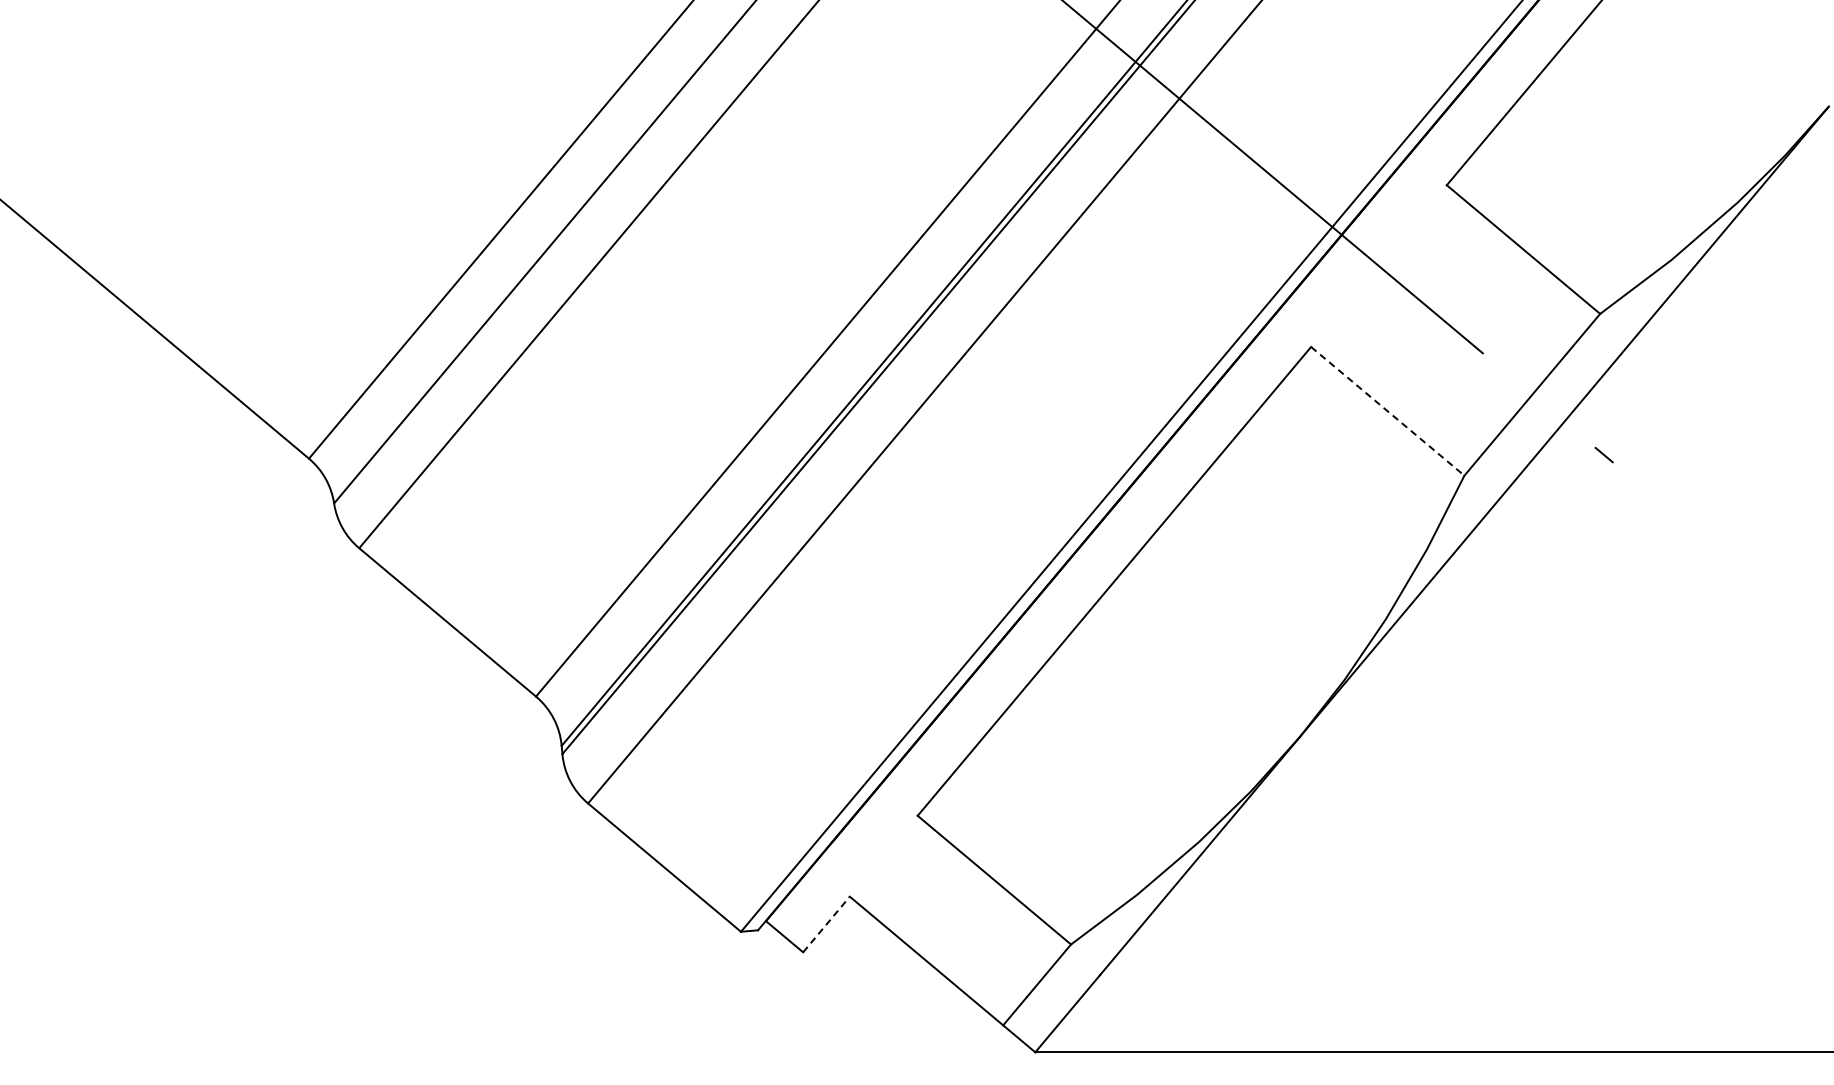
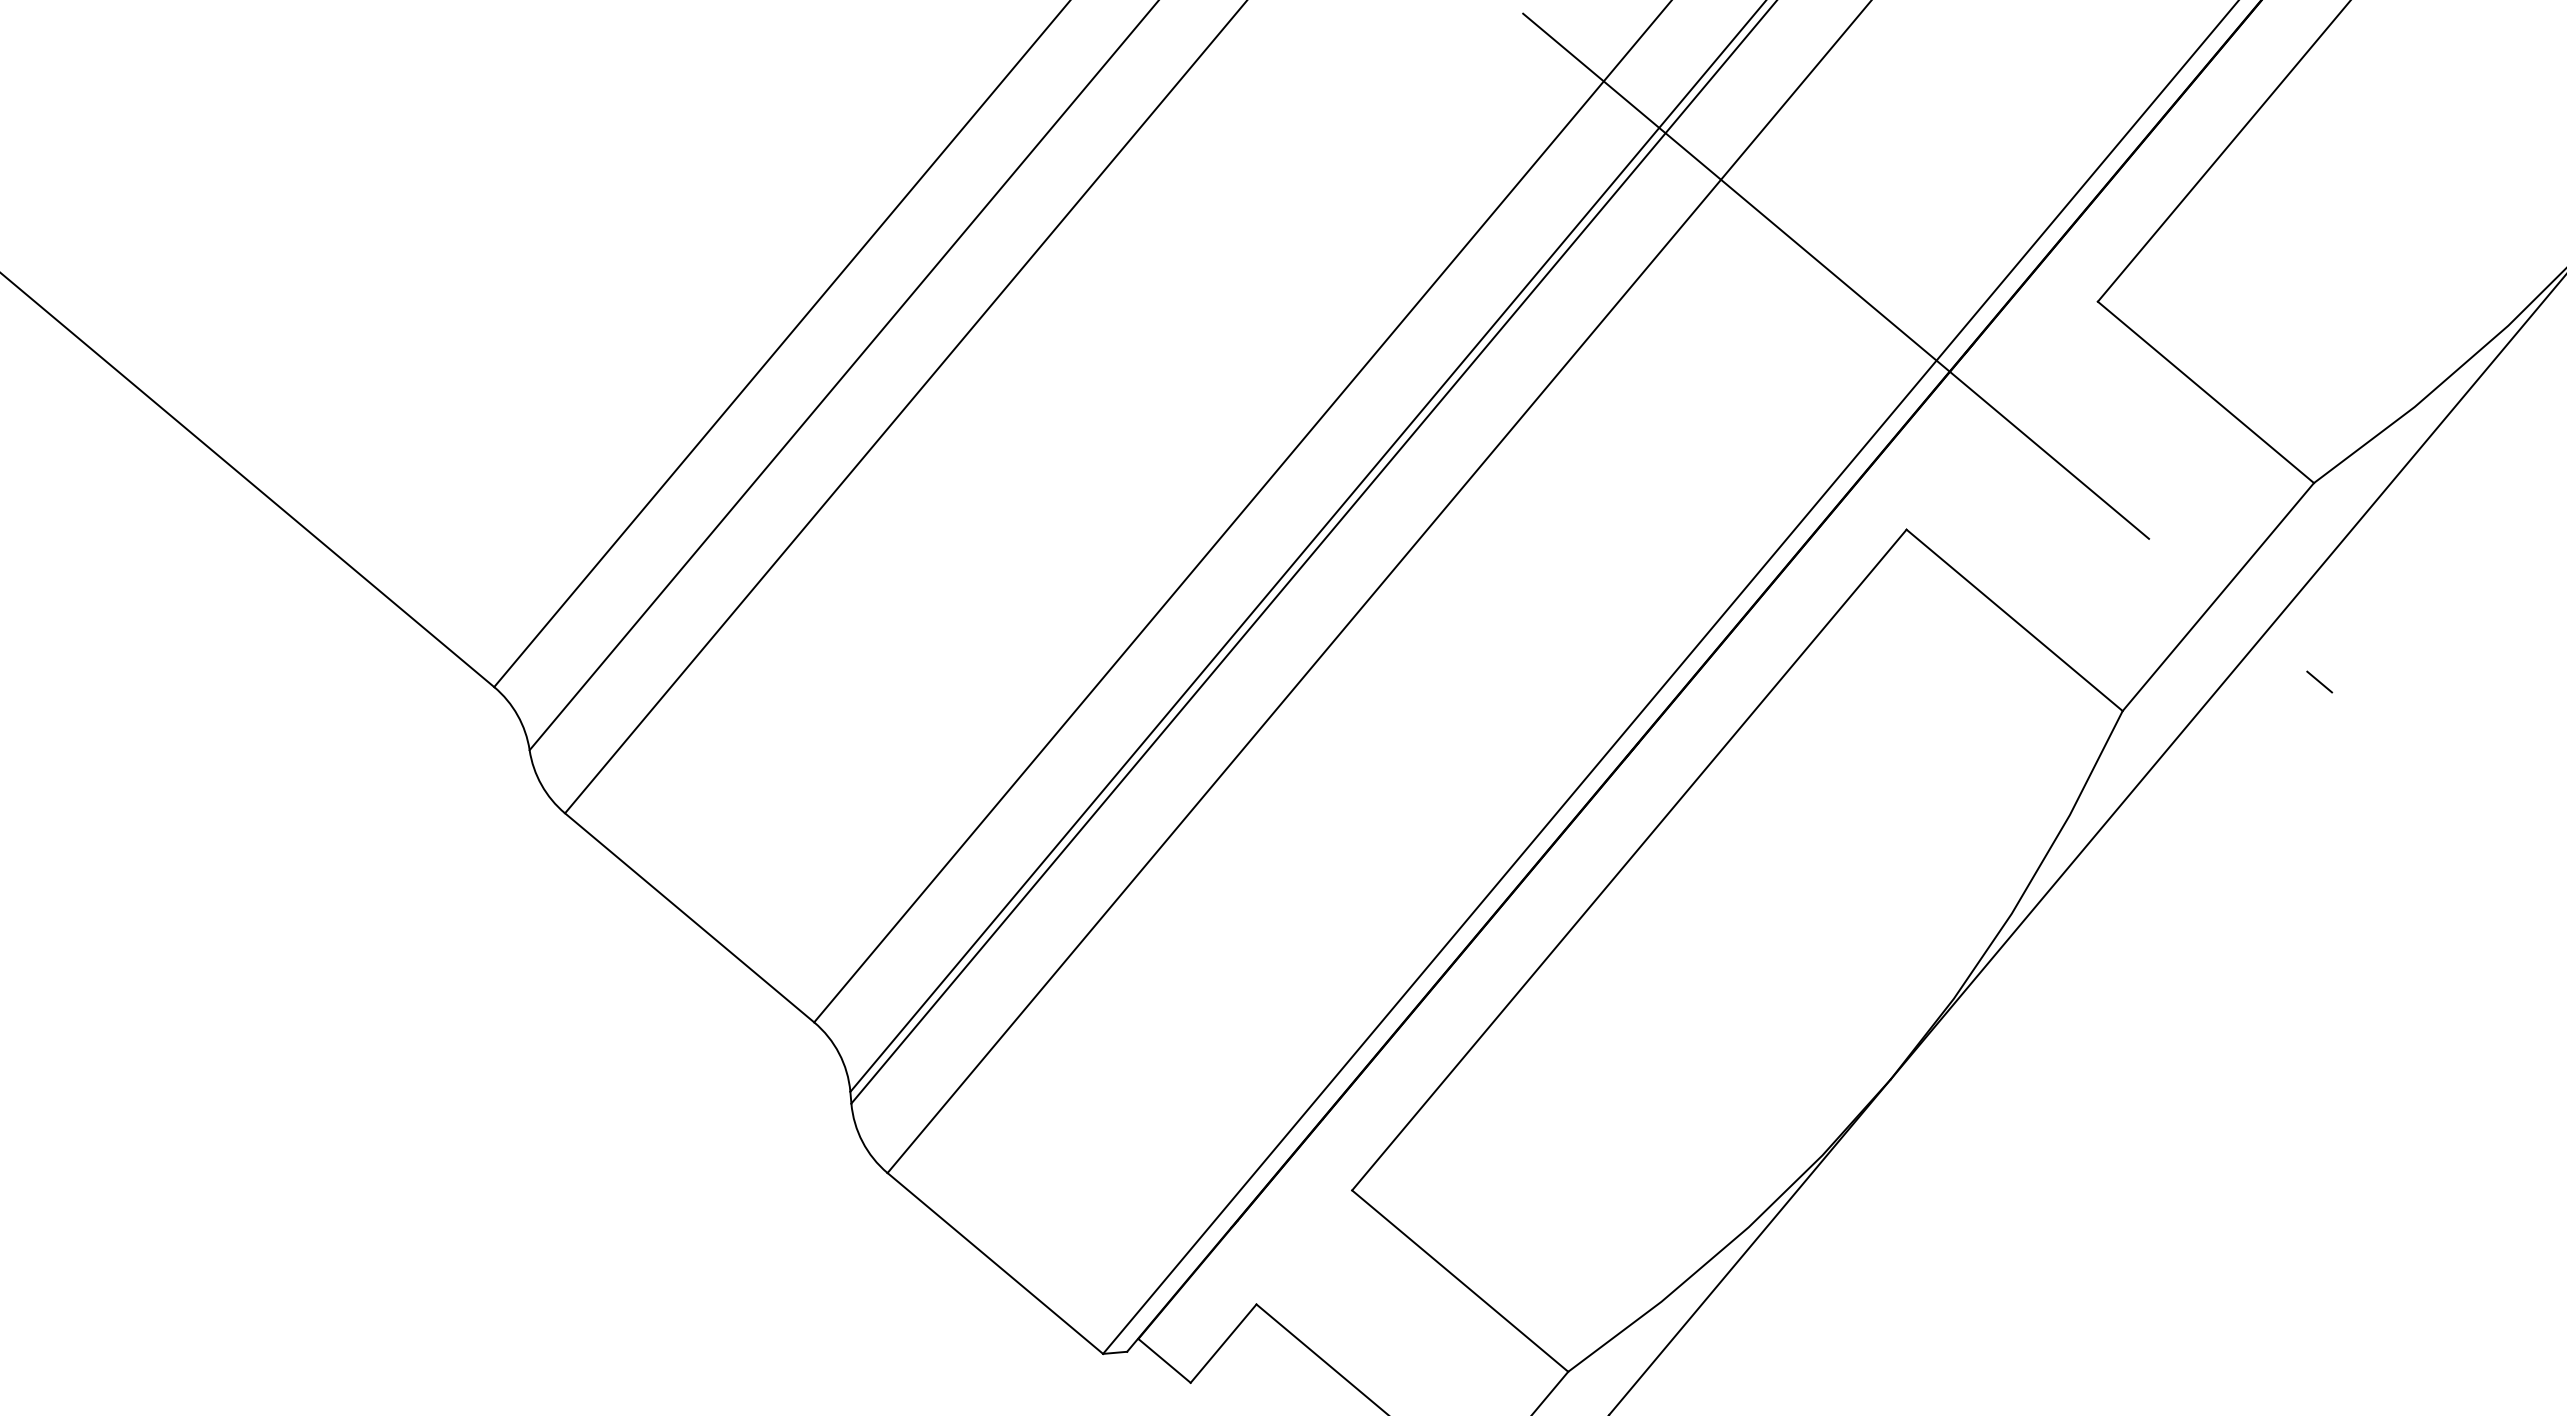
line: (1388, 411) -> (2015, 620), dashed -> solid
line: (826, 924) -> (1223, 1343), dashed -> solid

